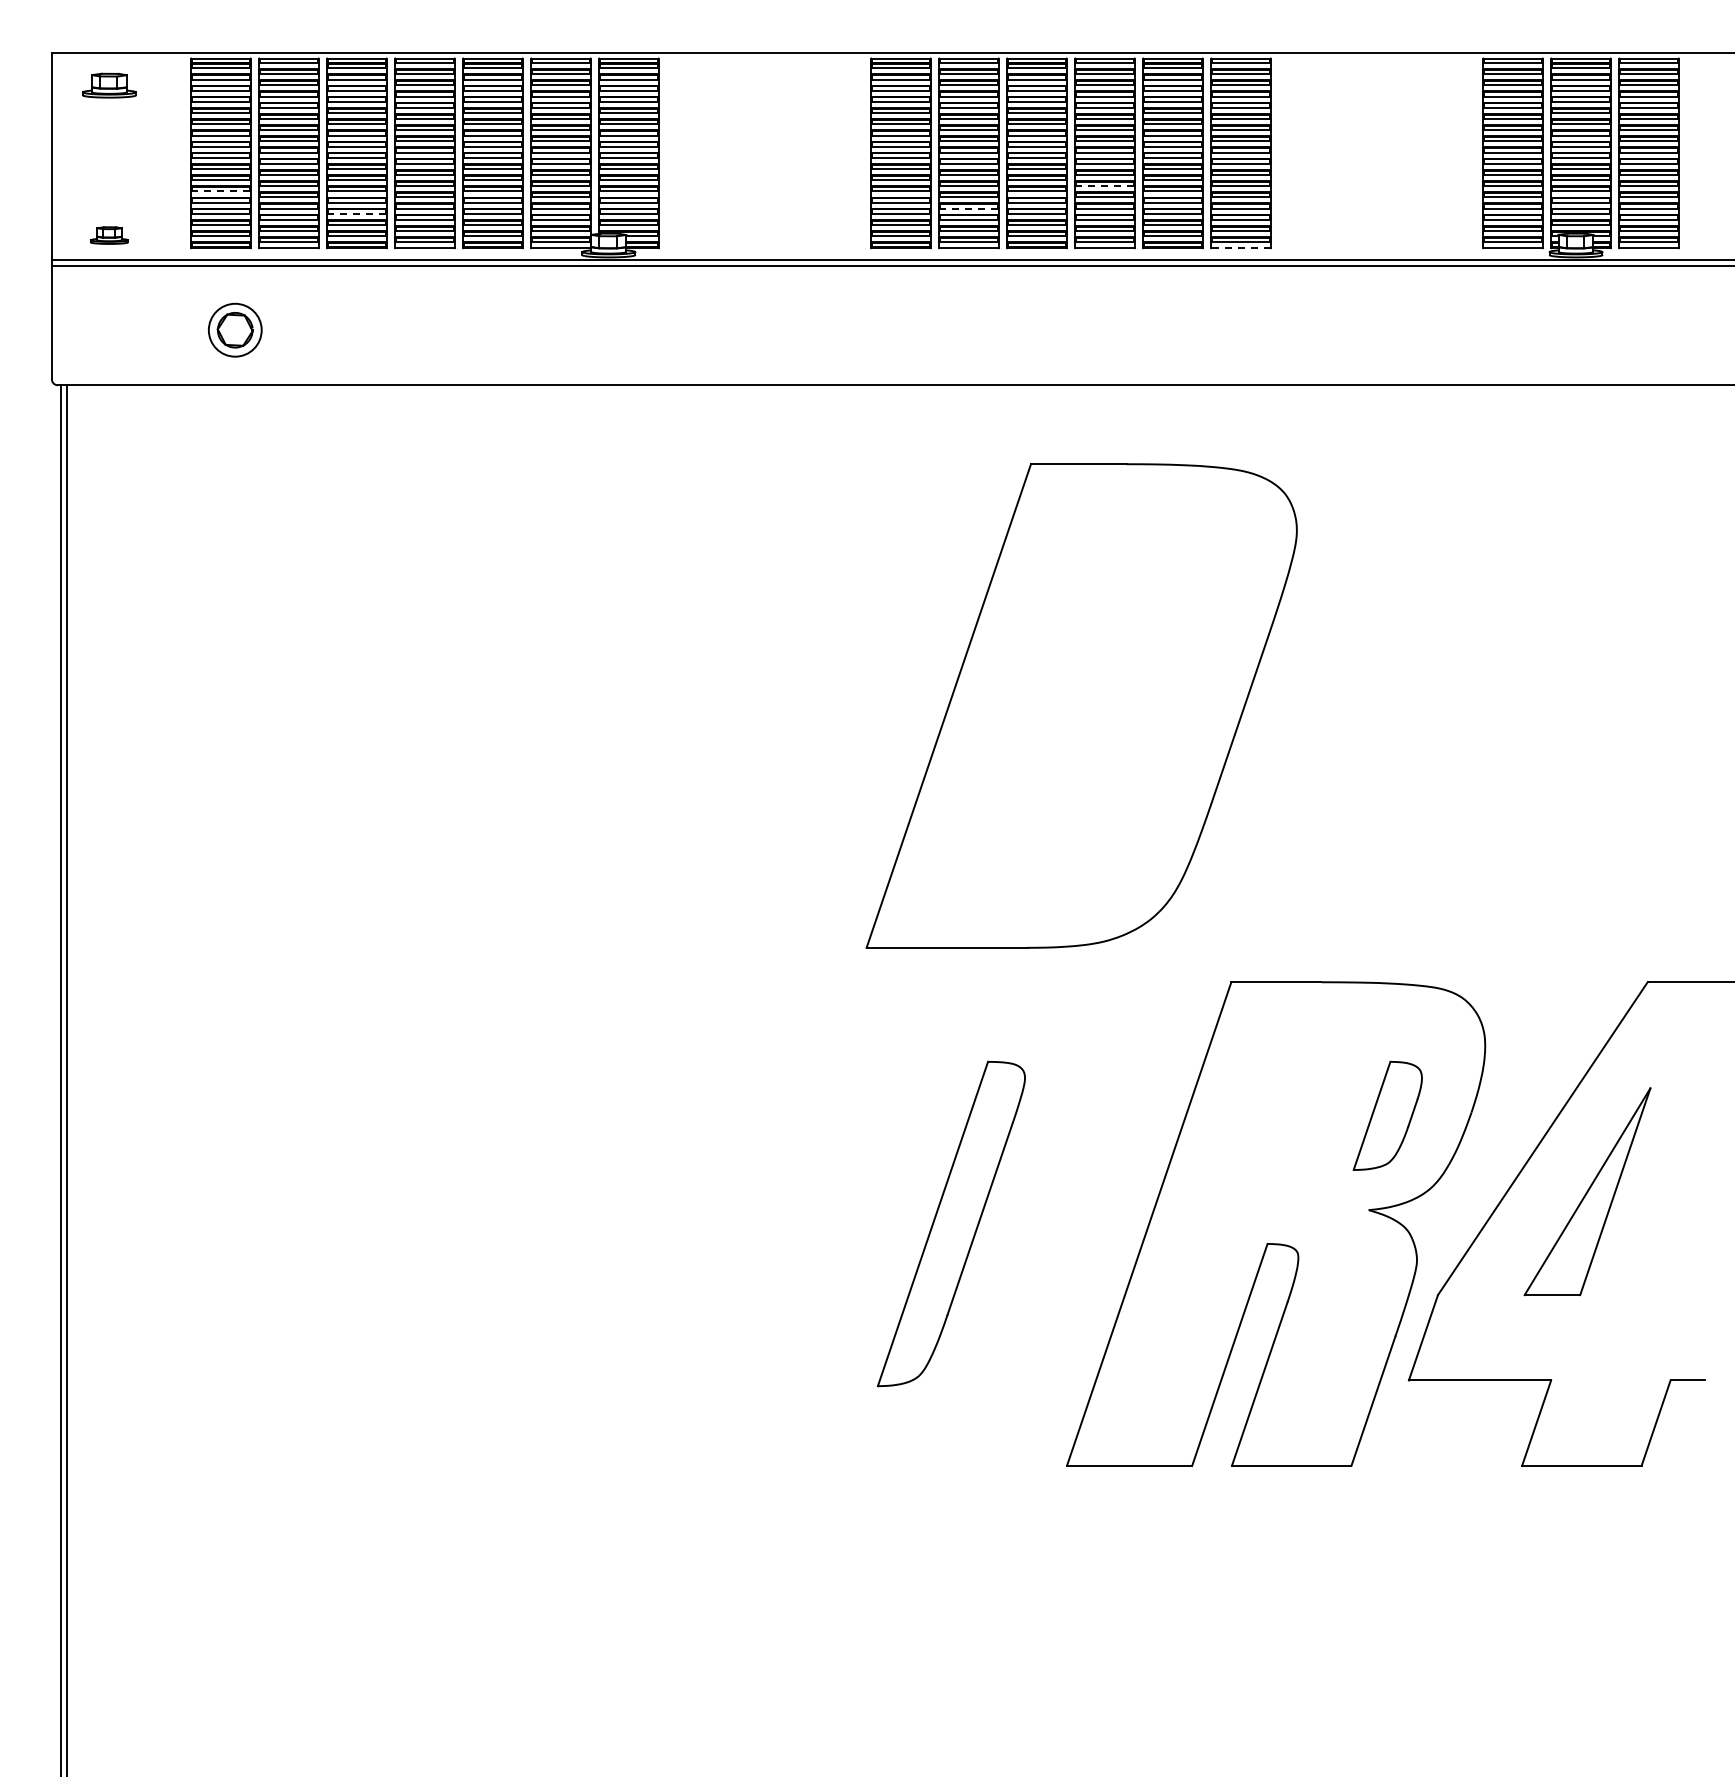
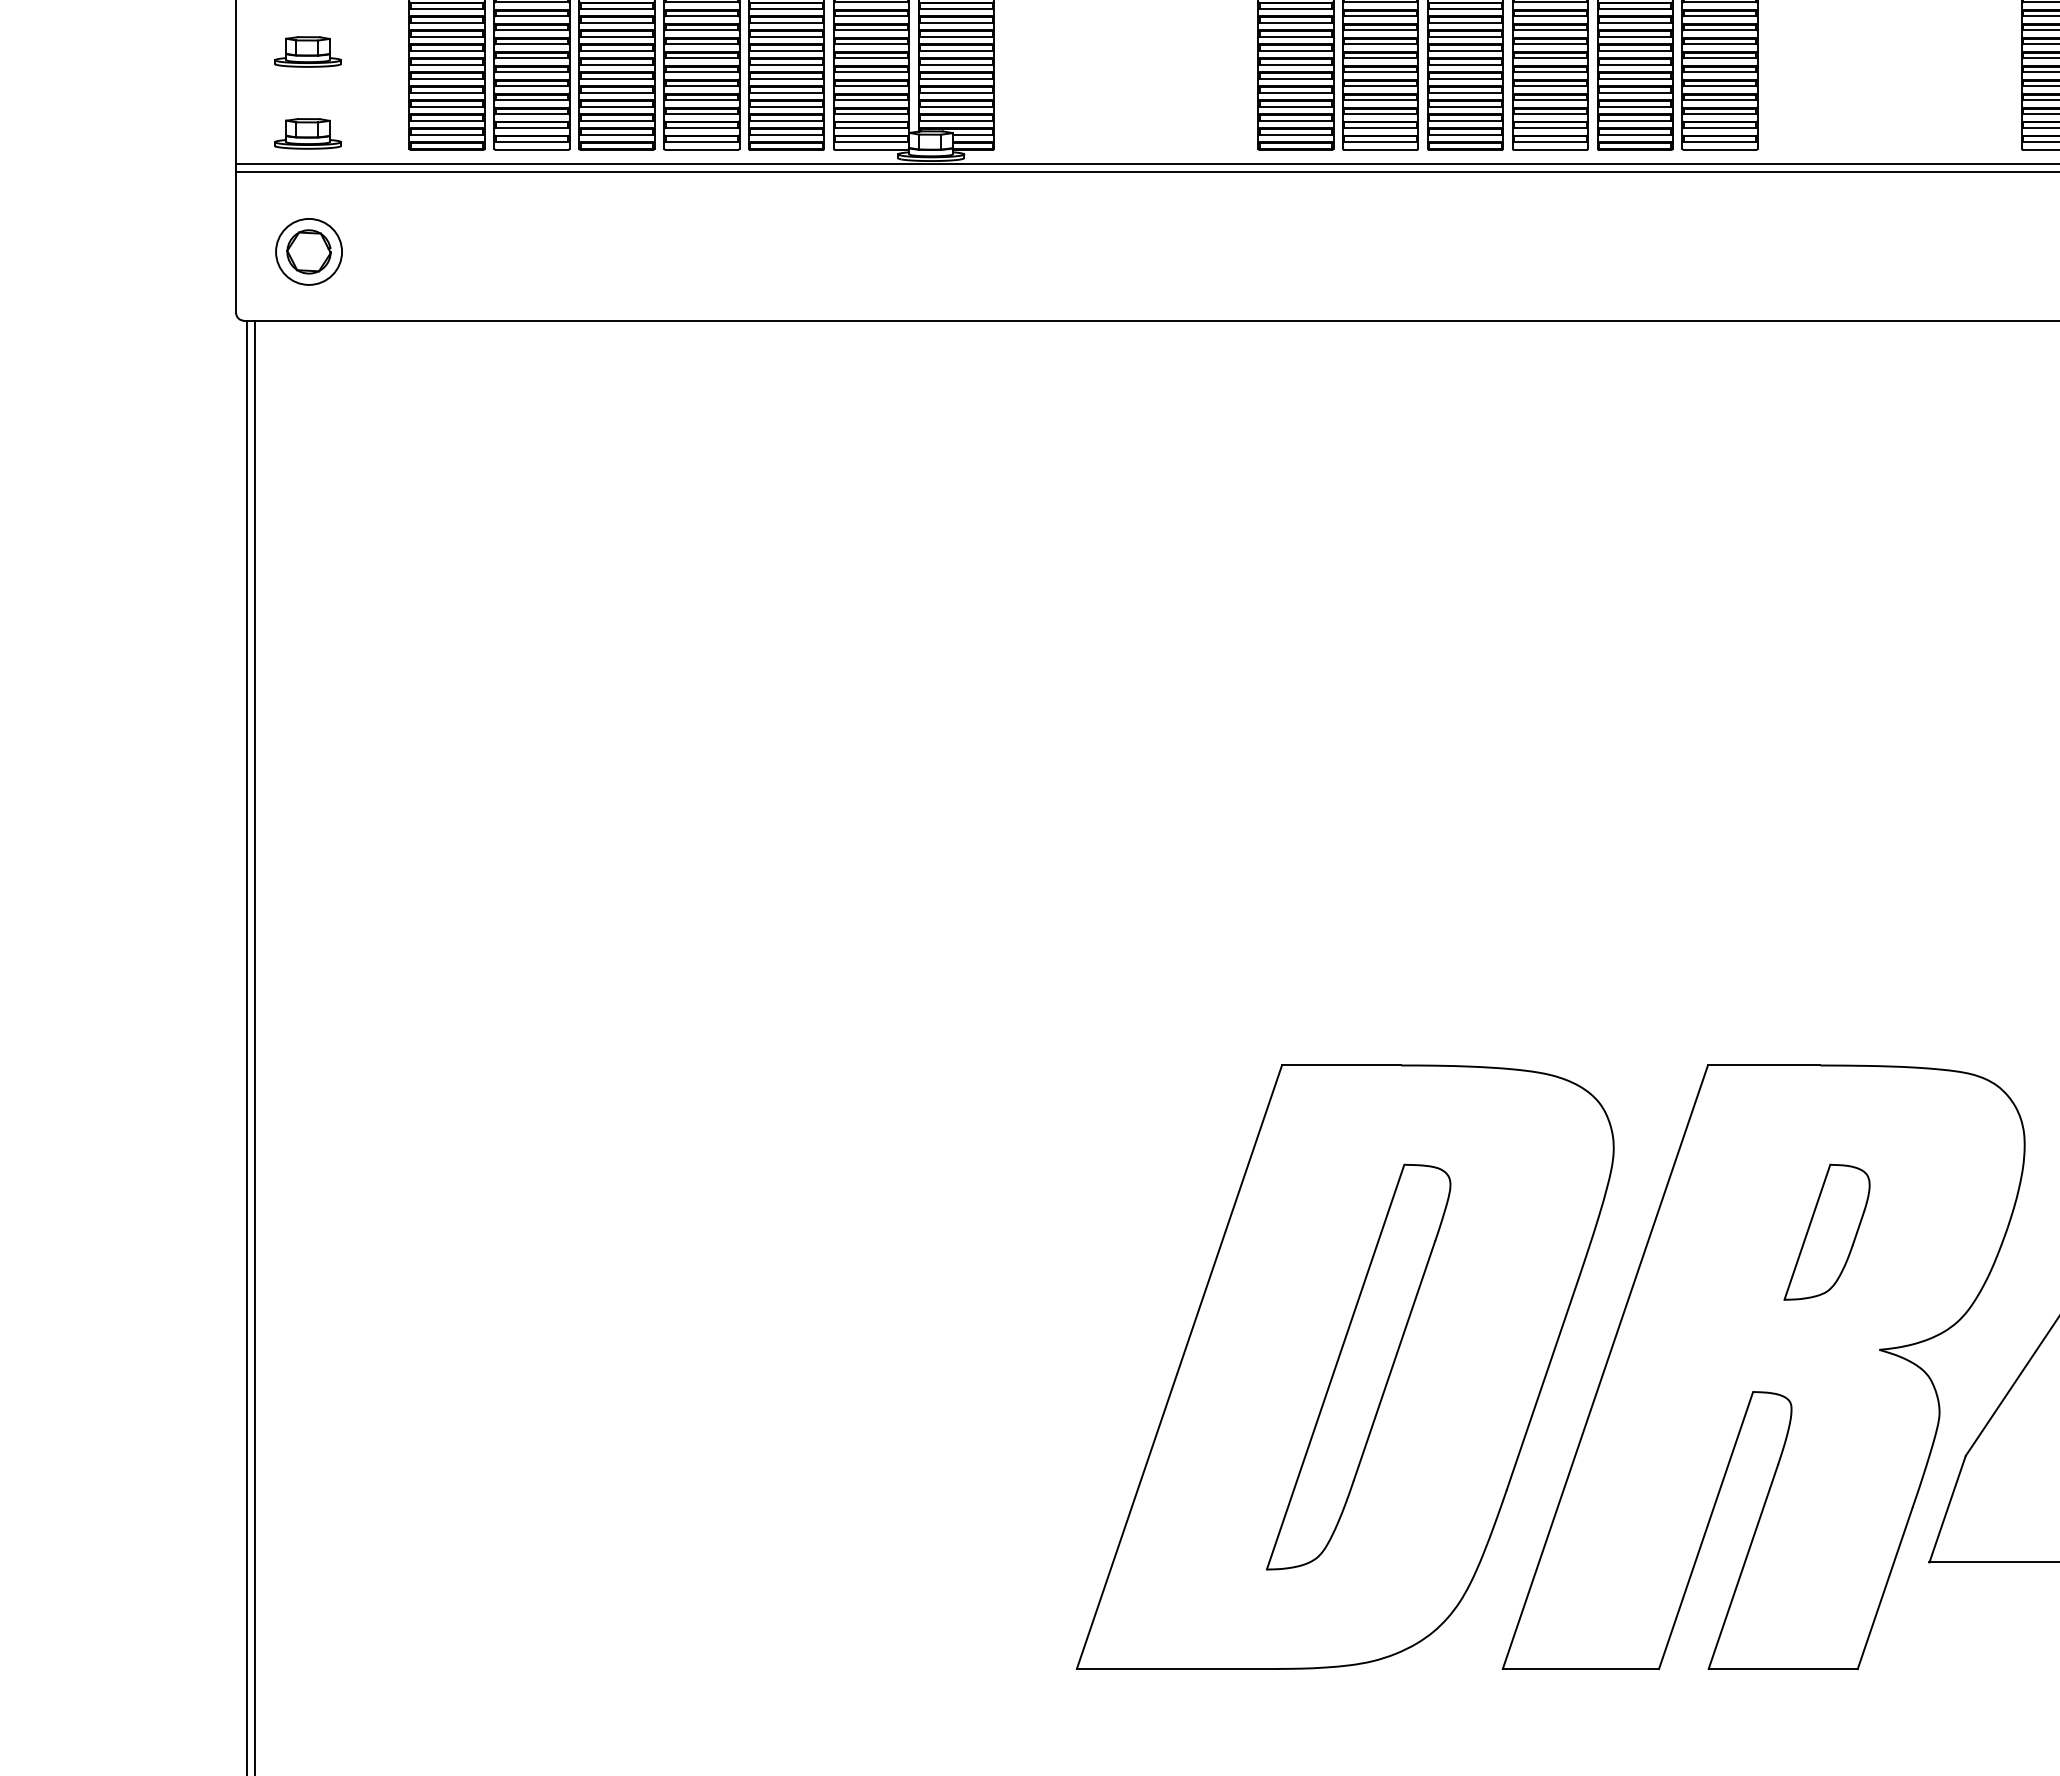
part: (109, 169) -> (308, 51), added
line: (1104, 186) -> (1549, 72), dashed -> solid
line: (220, 191) -> (446, 78), dashed -> solid
line: (968, 208) -> (1379, 100), dashed -> solid
line: (356, 213) -> (616, 106), dashed -> solid
part: (109, 235) -> (308, 133), size x1.43
line: (1241, 248) -> (1720, 149), dashed -> solid
part: (235, 329) -> (309, 251), moved
part: (1081, 705) -> (1345, 1366), moved
part: (1387, 1115) -> (1826, 1231), moved

